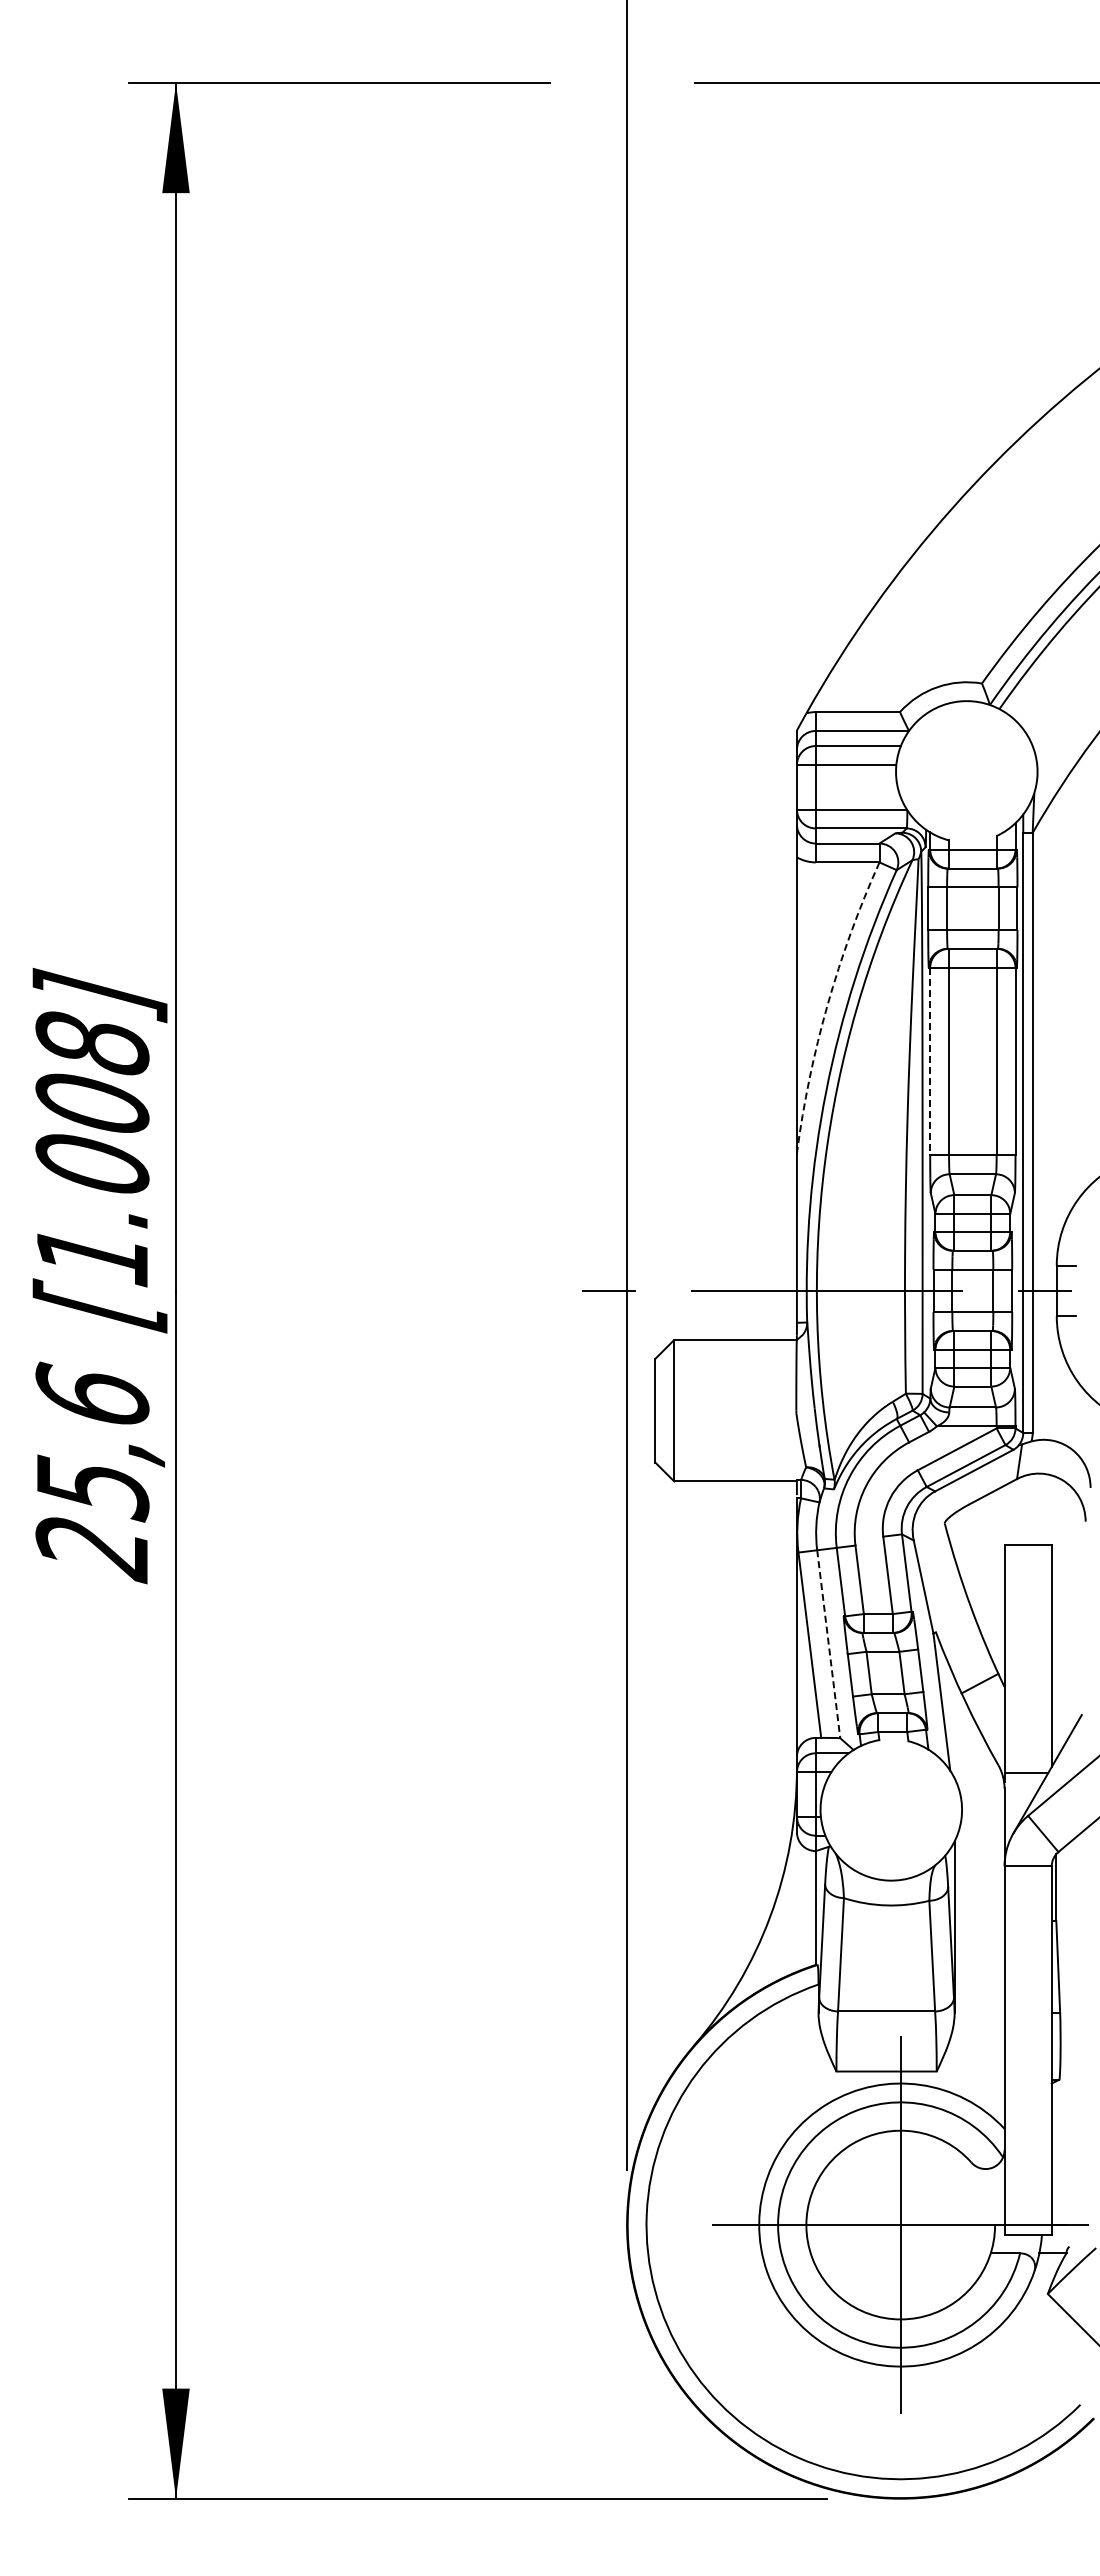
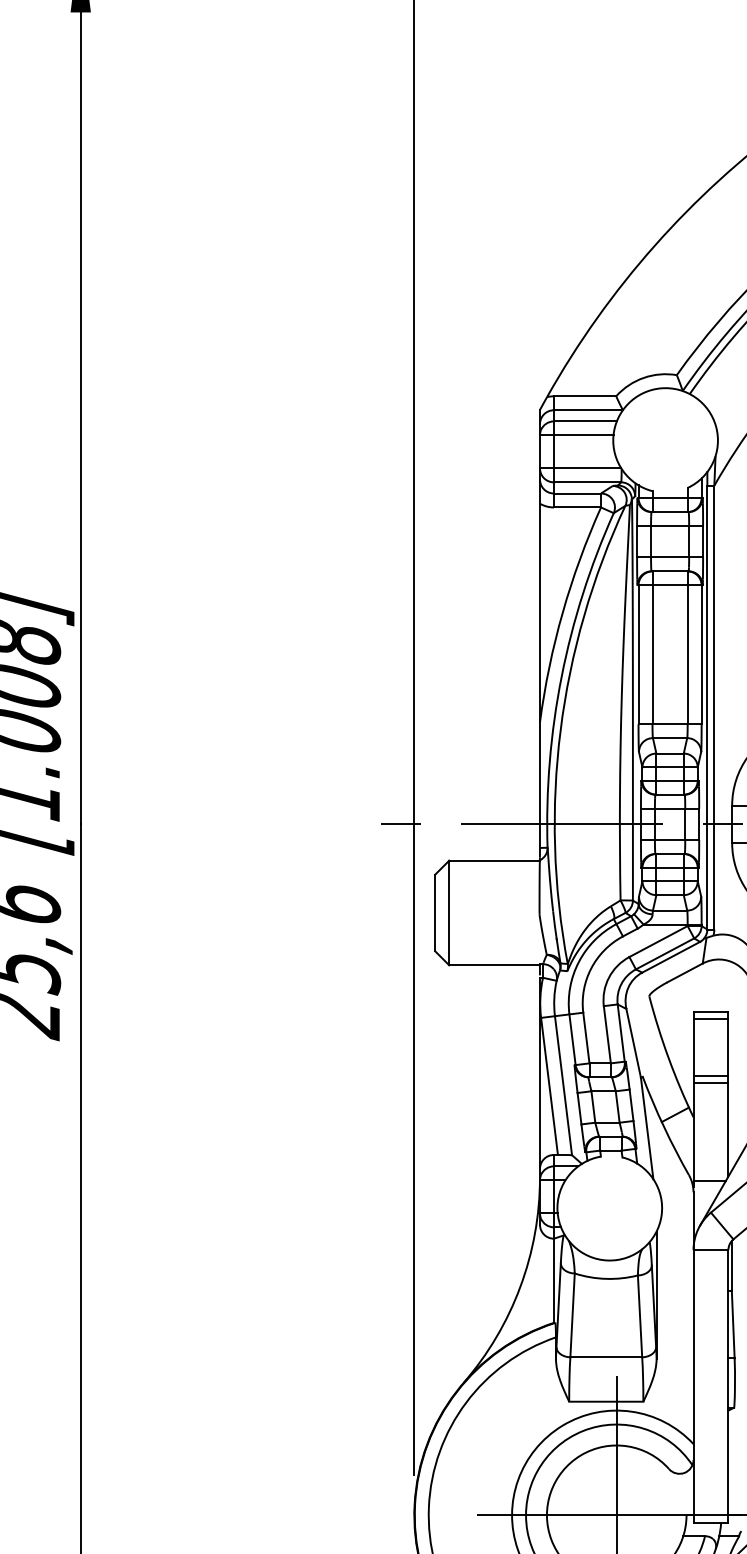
arc: (827, 1004) -> (562, 612), dashed -> solid
line: (930, 1061) -> (638, 654), dashed -> solid
line: (1027, 1554) -> (710, 1019), added
line: (1027, 1631) -> (710, 1076), added
line: (1027, 1640) -> (710, 1082), added
line: (828, 1644) -> (563, 1085), dashed -> solid

